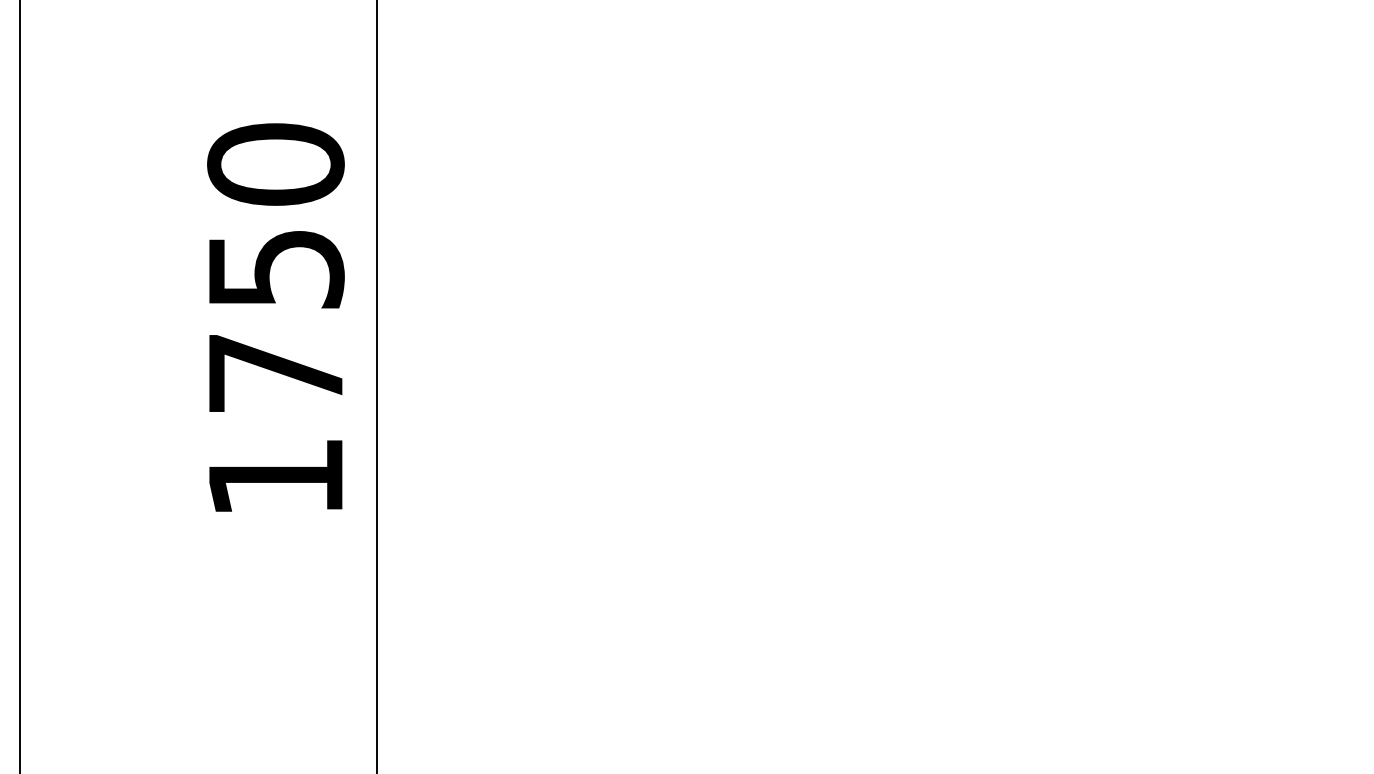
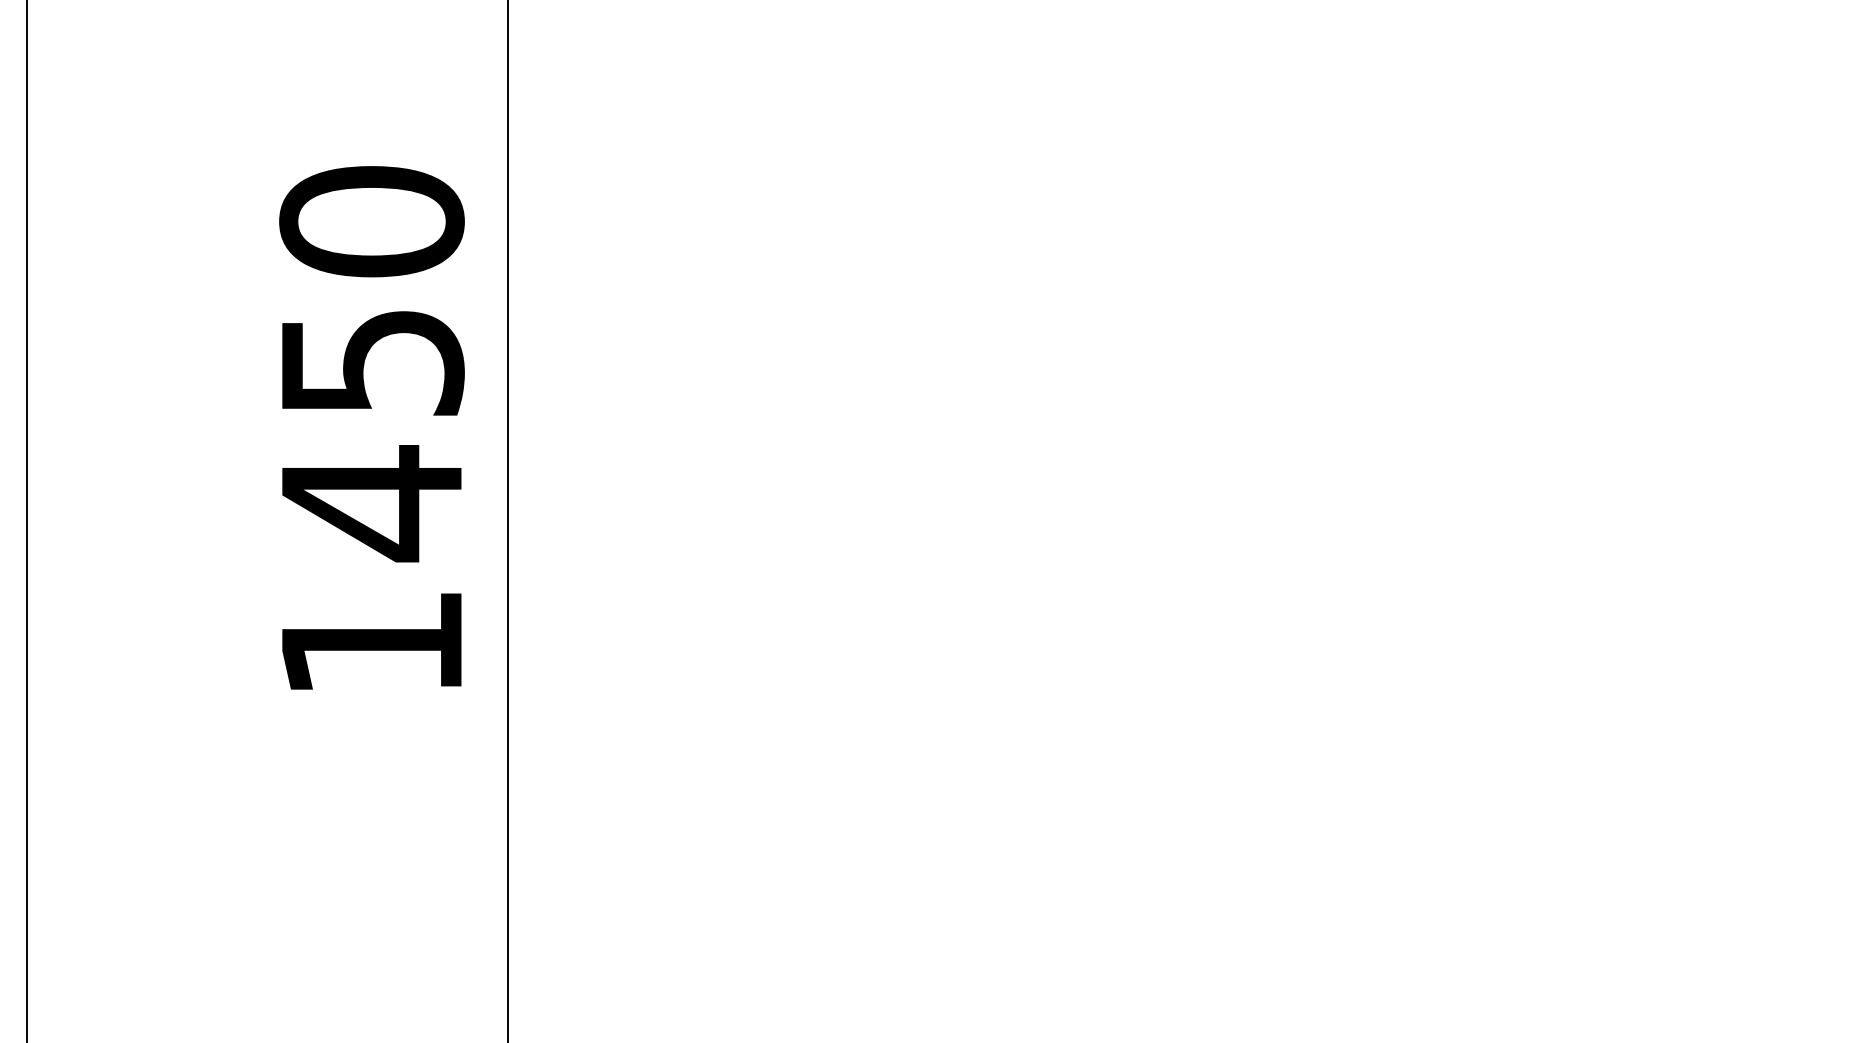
text: (275, 373) -> (371, 503), 1750 -> 1450

